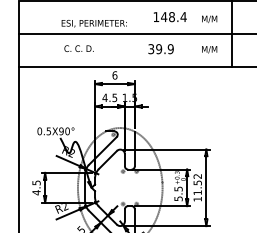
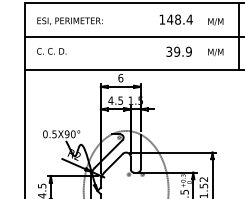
text: (93, 23) -> (69, 21), moved
text: (78, 48) -> (51, 51), moved
text: (160, 49) -> (178, 52), moved

